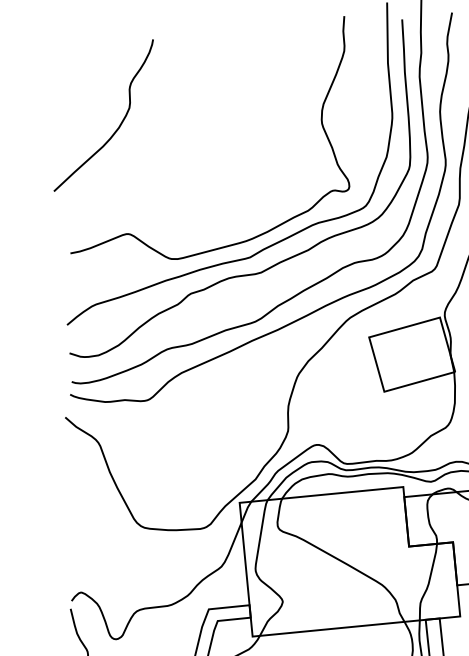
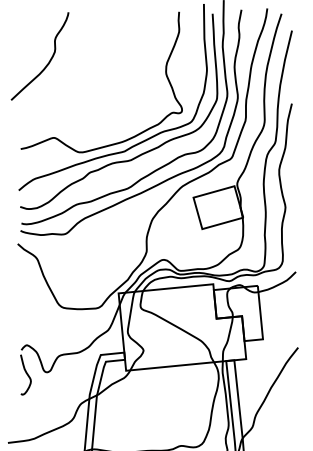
curve: (118, 124) -> (48, 61), moved

